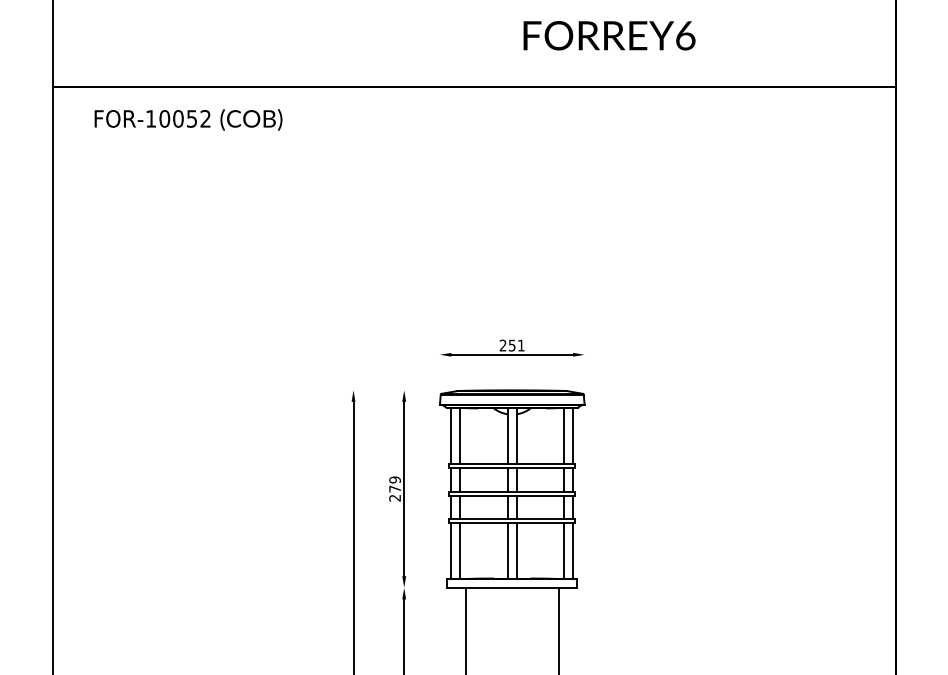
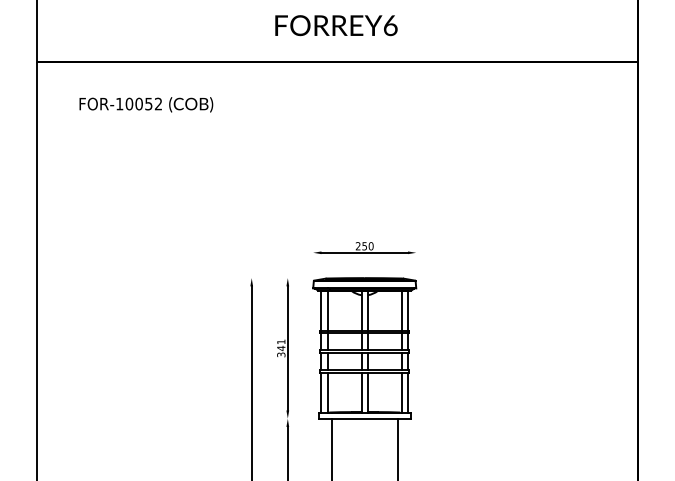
text: (609, 35) -> (336, 25), moved
text: (188, 119) -> (146, 104), moved
text: (520, 345) -> (370, 246), 251 -> 250
text: (394, 488) -> (280, 348), 279 -> 341

